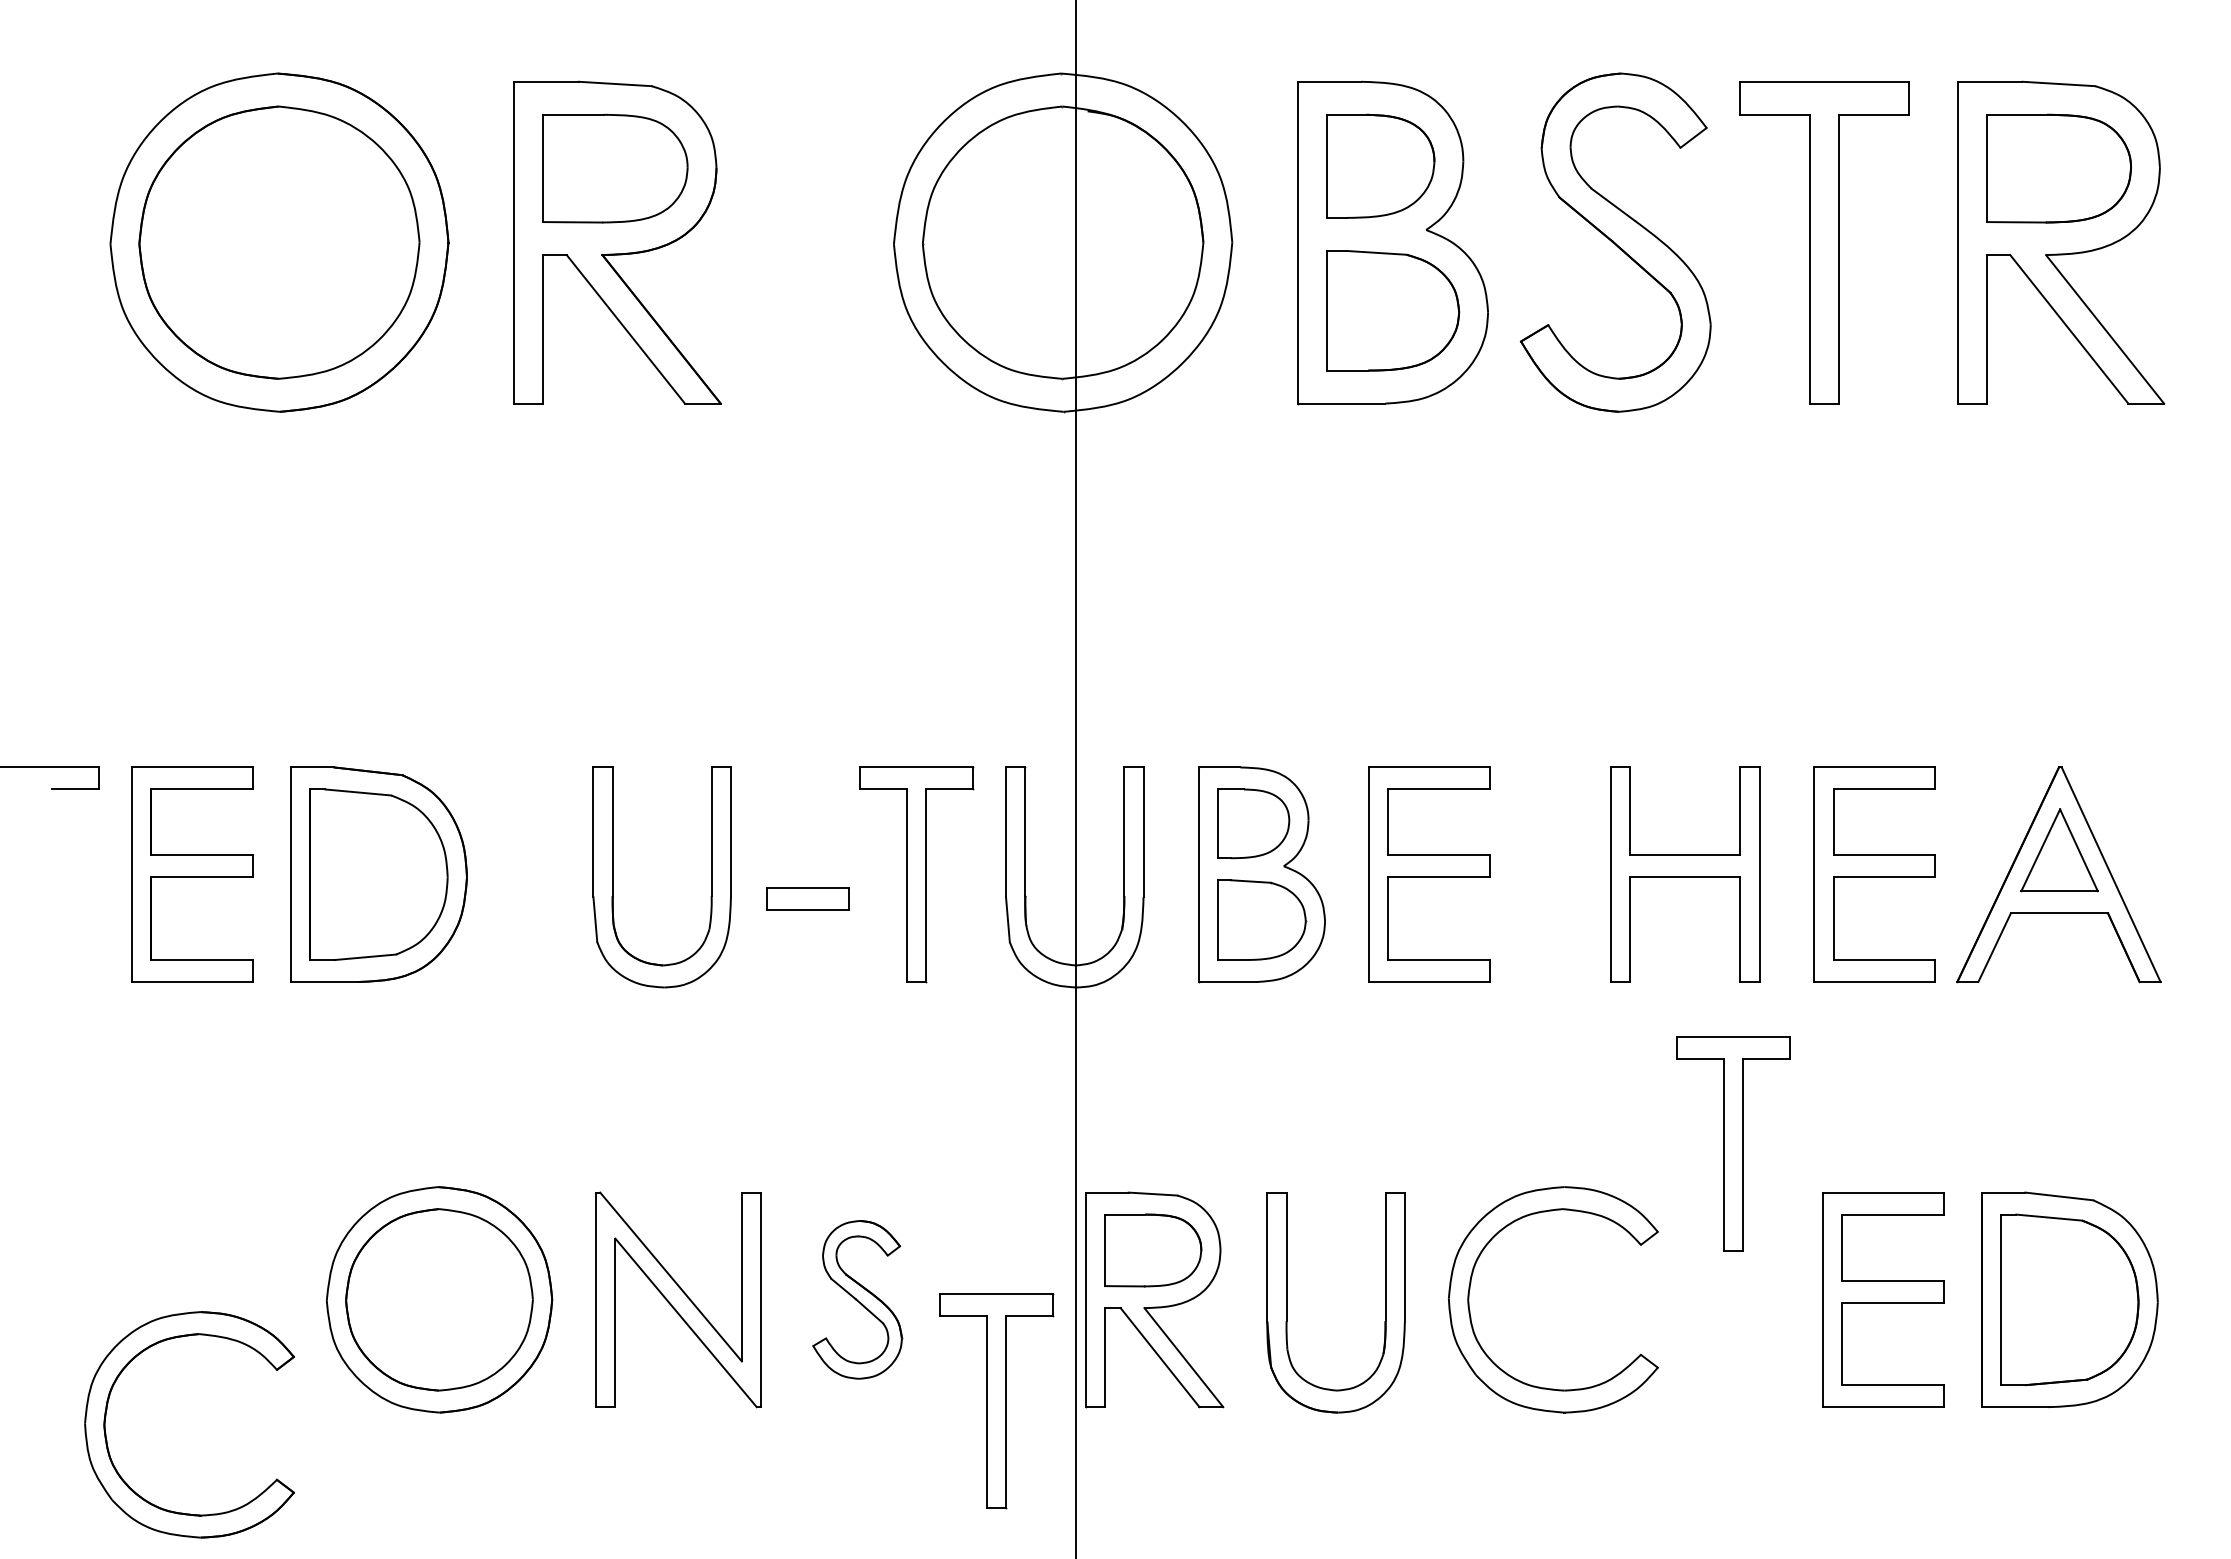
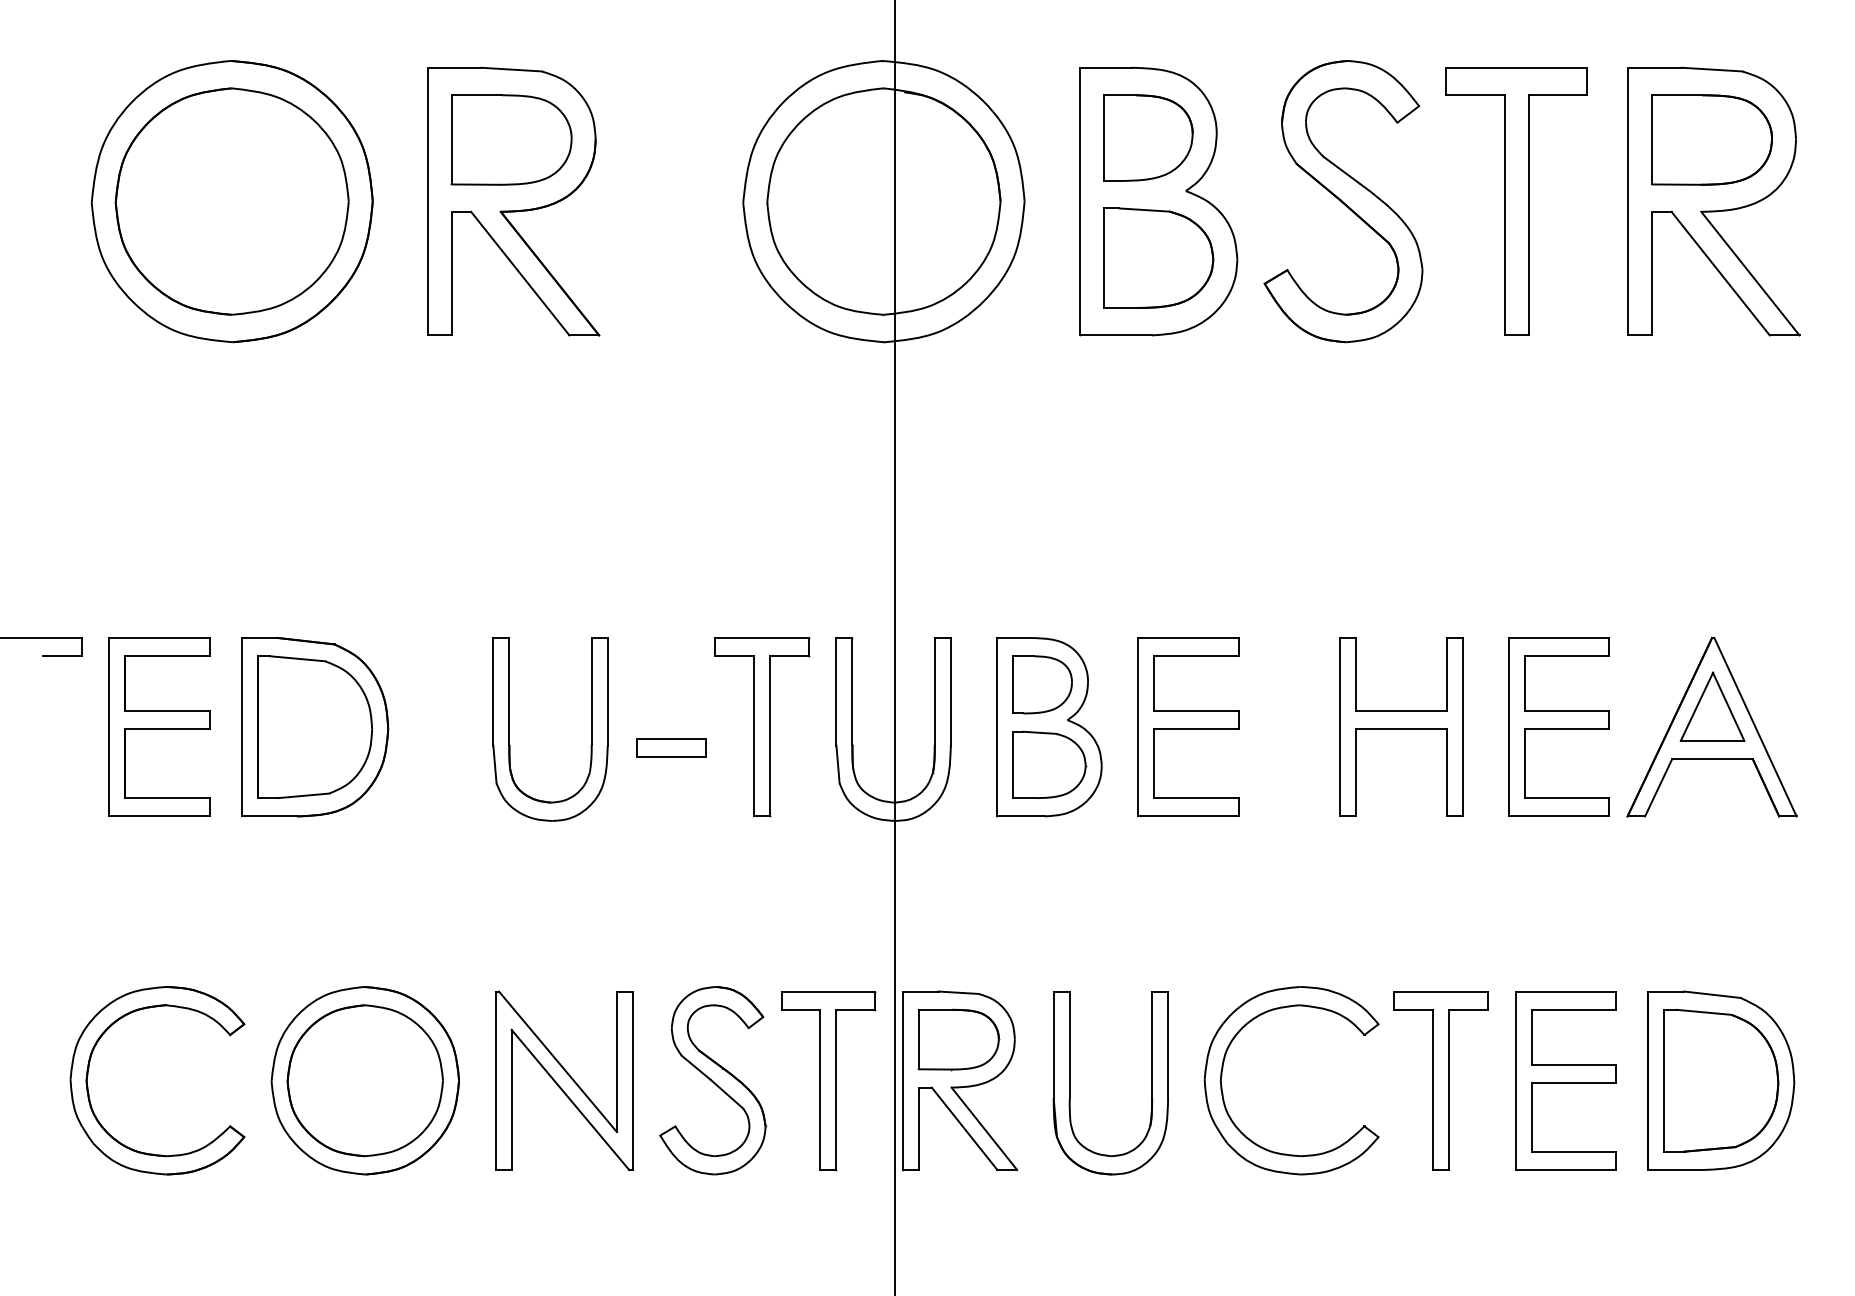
part: (1733, 1143) -> (1441, 1080), moved
part: (857, 1299) -> (712, 1080), size x1.43
part: (996, 1401) -> (828, 1081), moved
part: (107, 1410) -> (89, 1068), moved

